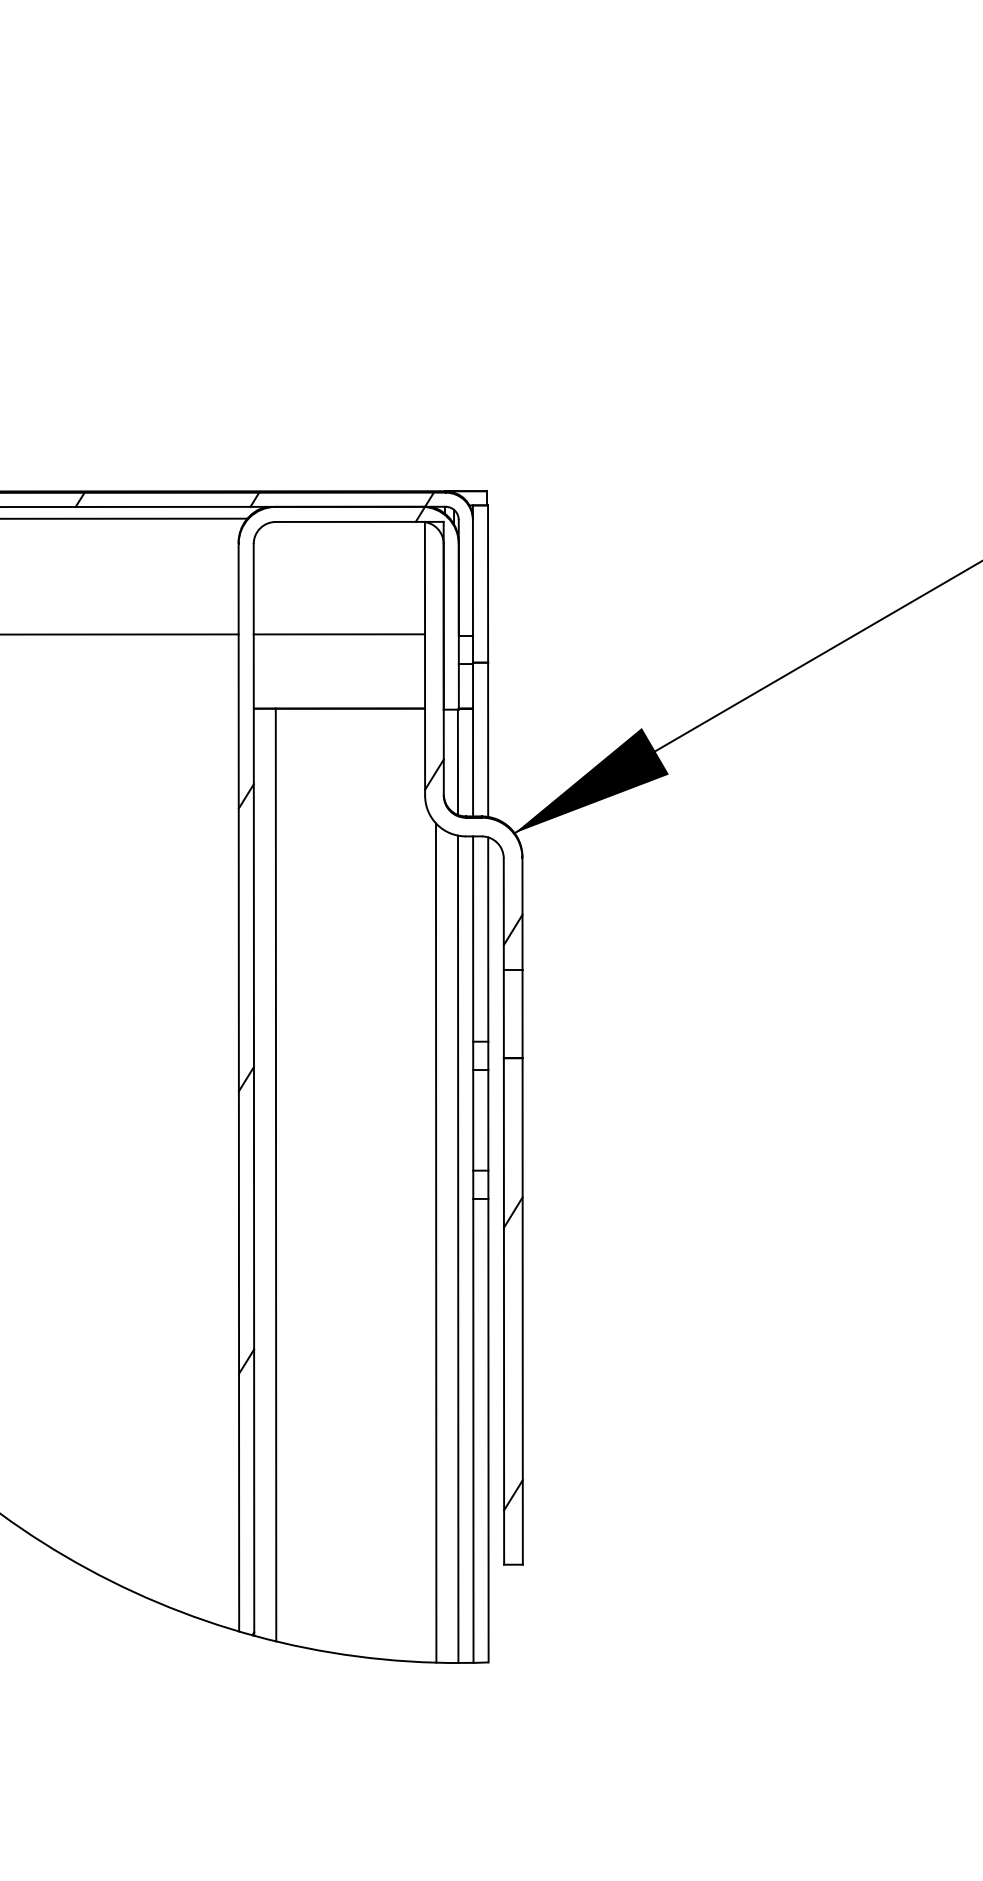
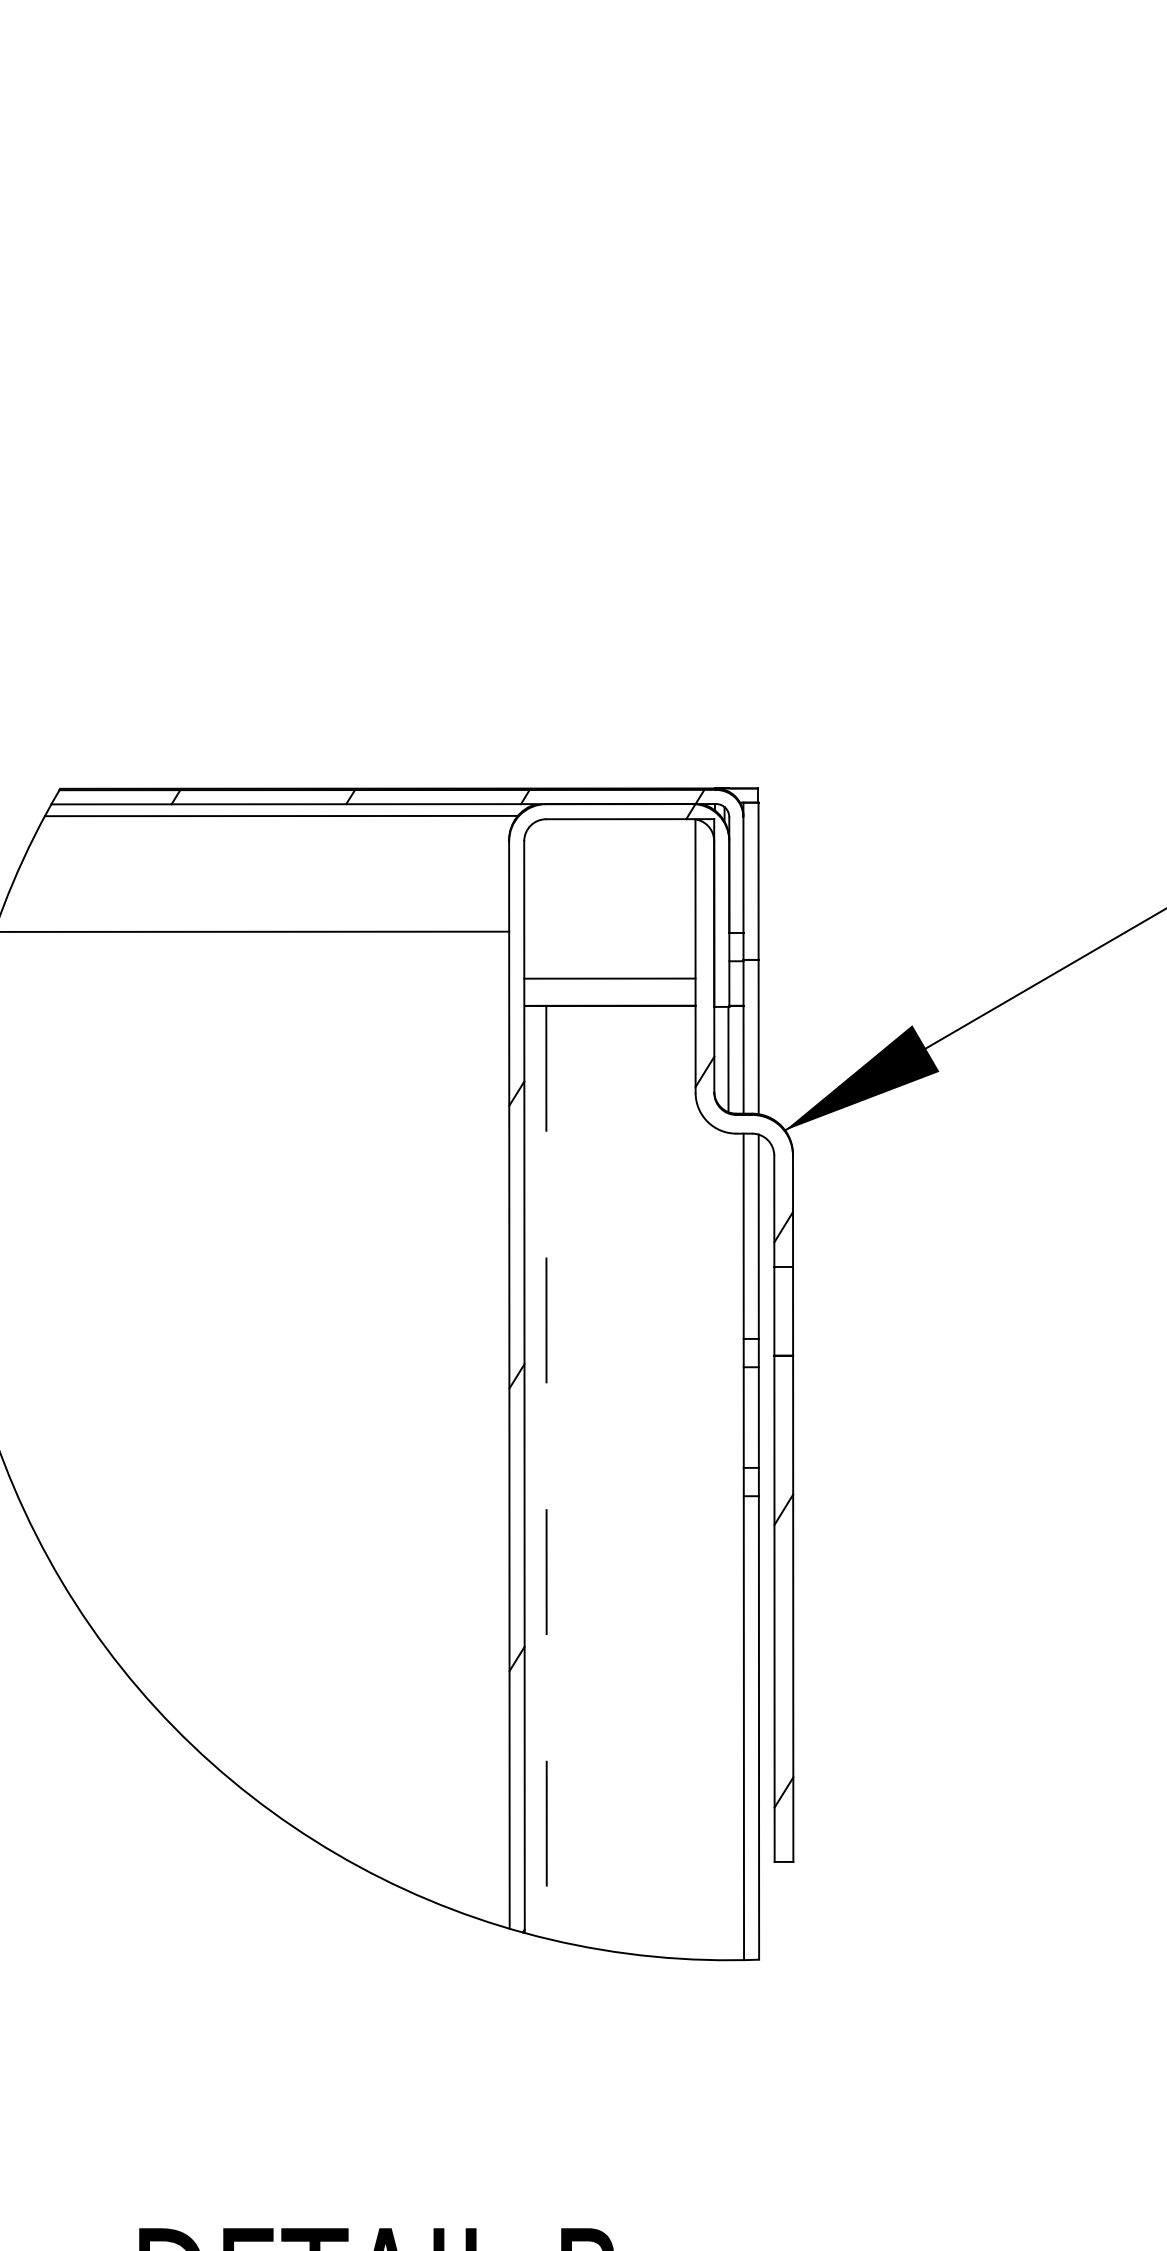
line: (338, 634) -> (609, 978), moved
line: (275, 1175) -> (546, 1472), solid -> dashed
line: (435, 1242) -> (706, 1539), removed
line: (457, 1249) -> (728, 1546), removed

